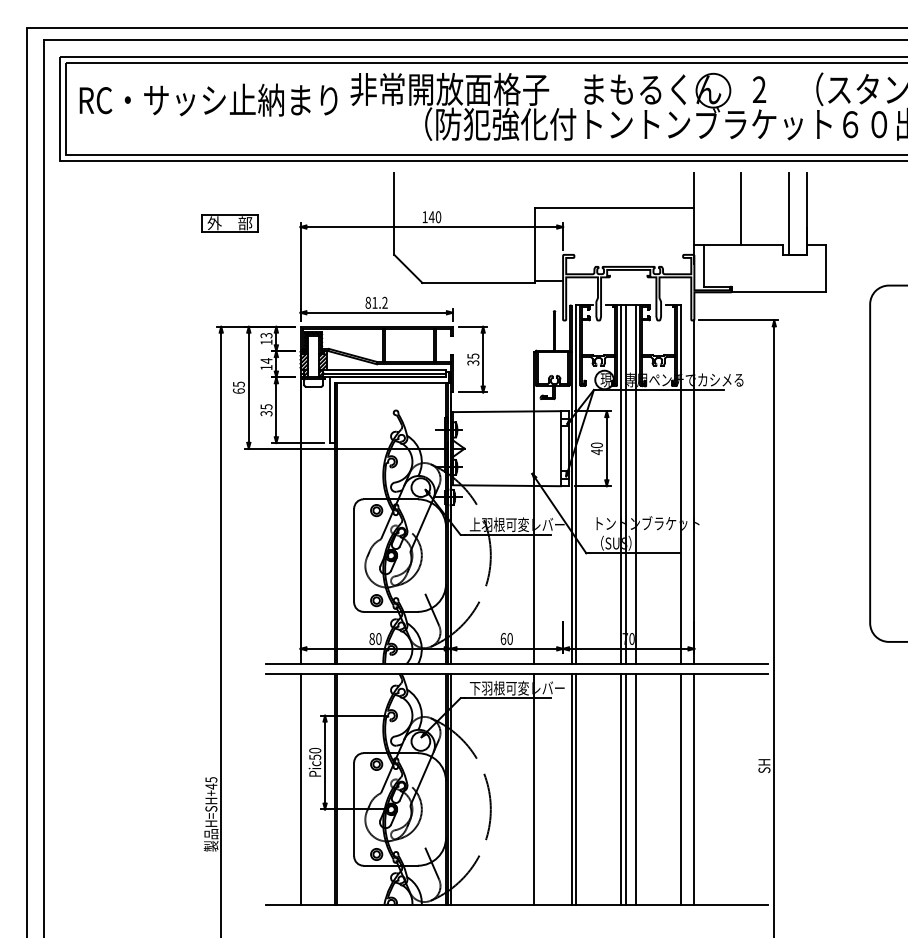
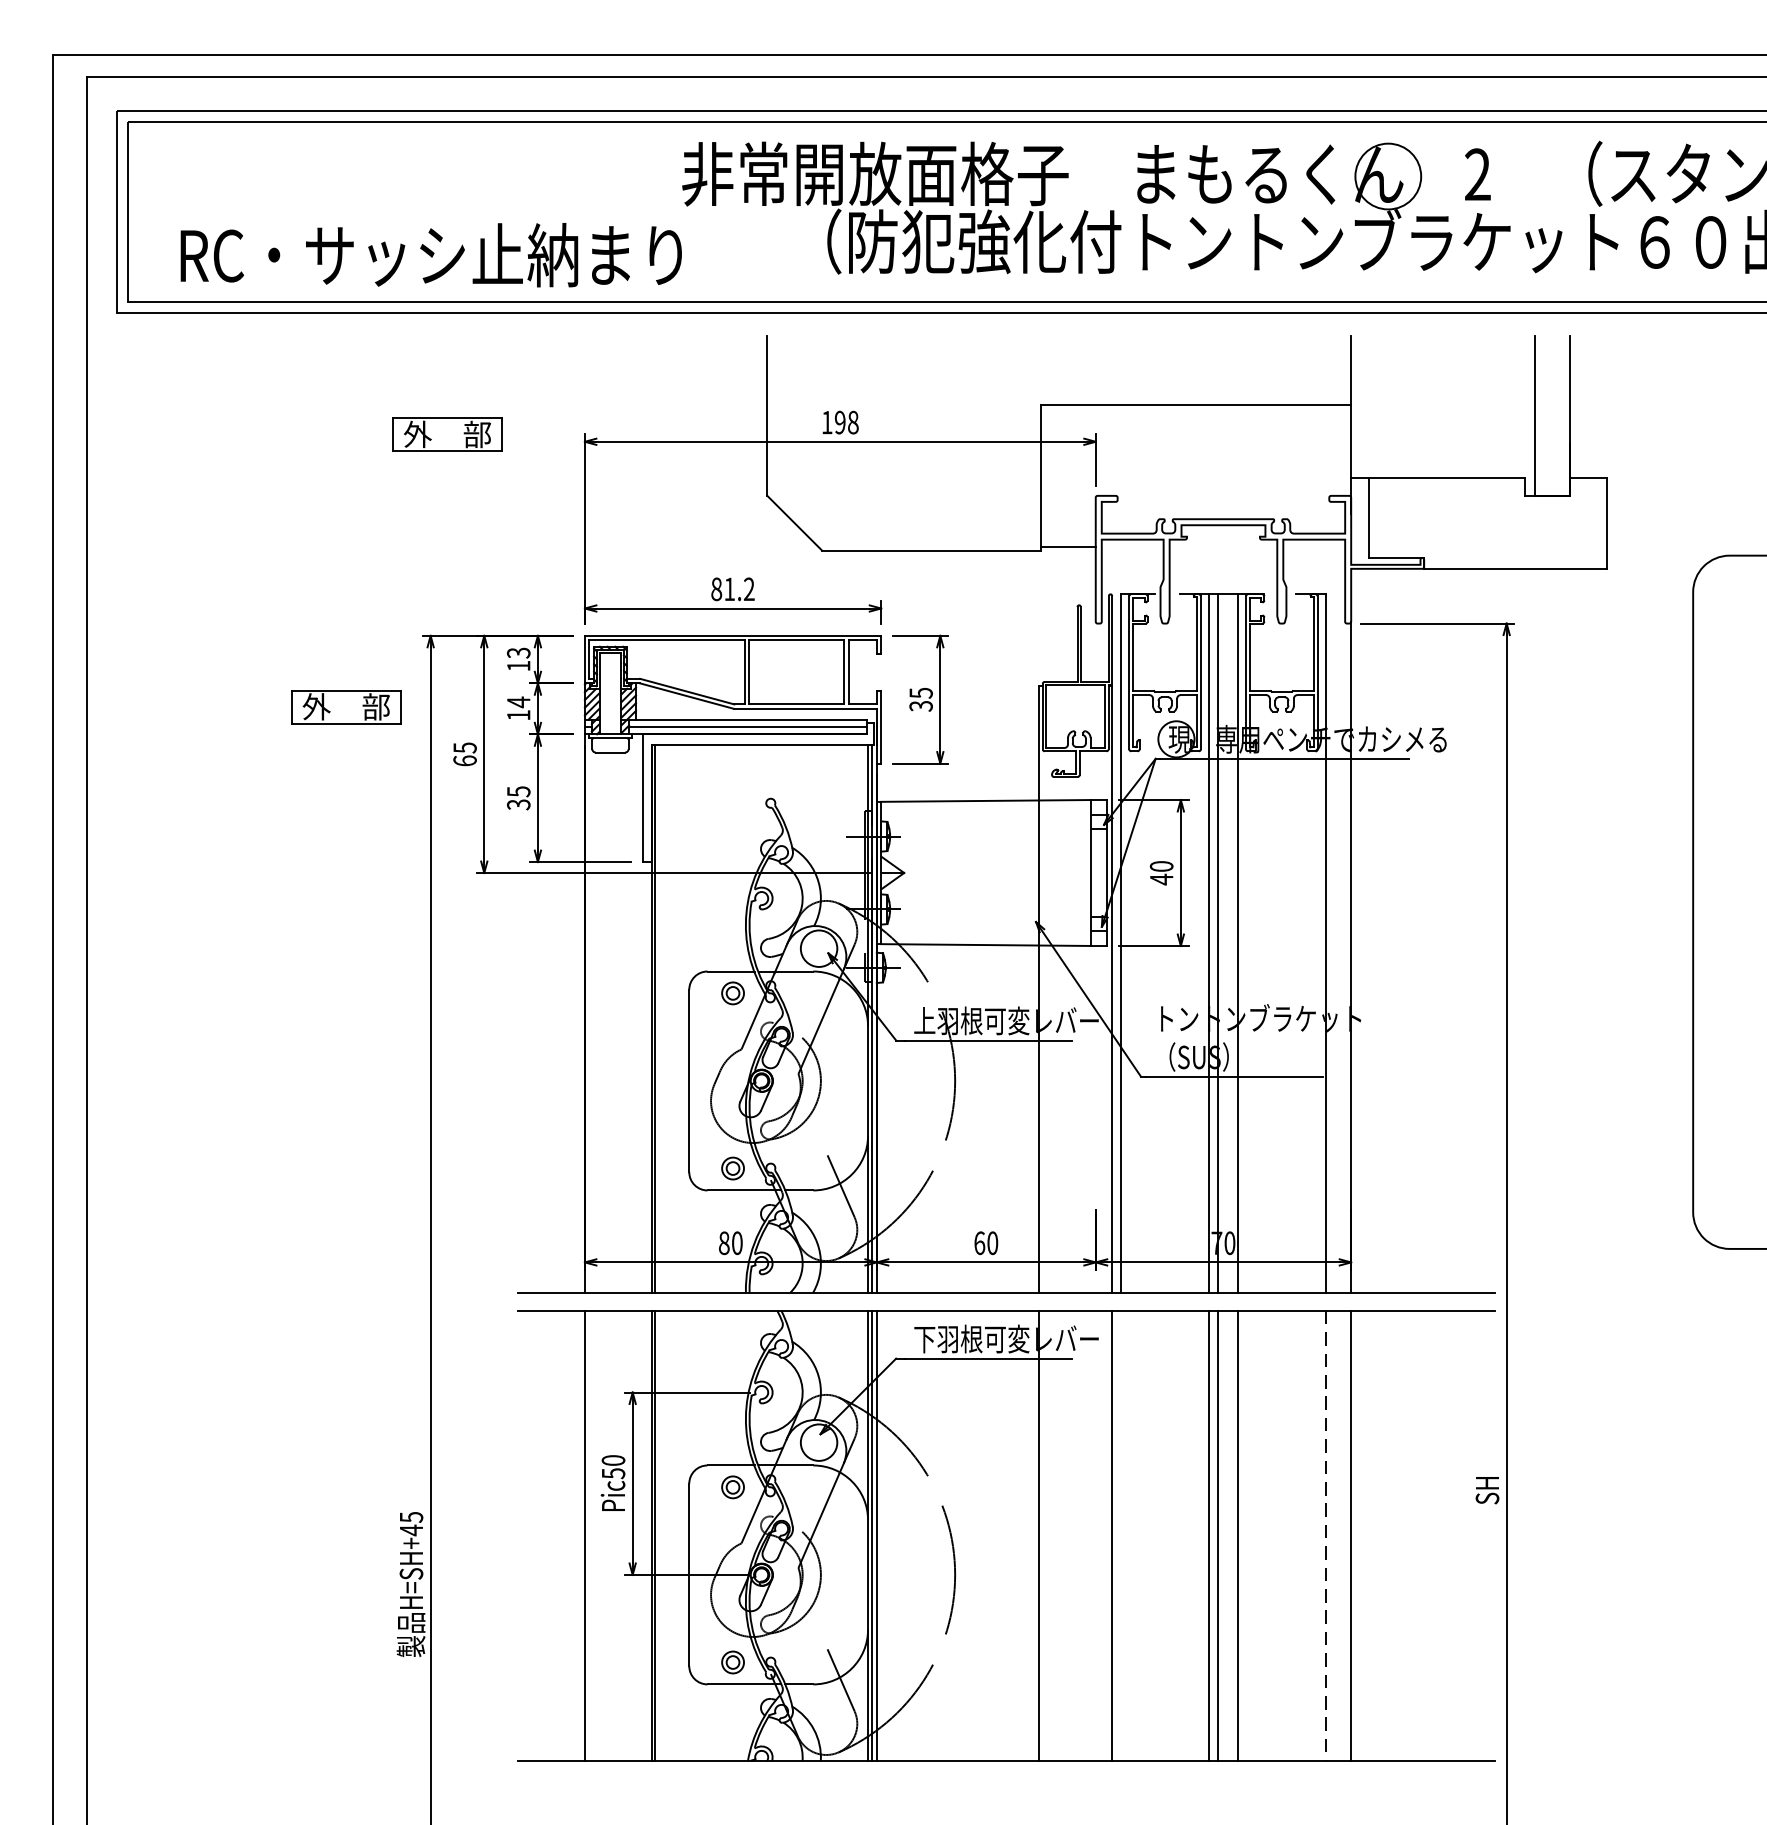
text: (208, 99) -> (431, 253), moved
line: (741, 208) -> (1442, 405), removed
text: (434, 217) -> (845, 423), 140 -> 198
part: (177, 363) -> (345, 707), added
line: (576, 789) -> (1121, 1536), removed
line: (681, 789) -> (1326, 1536), solid -> dashed

